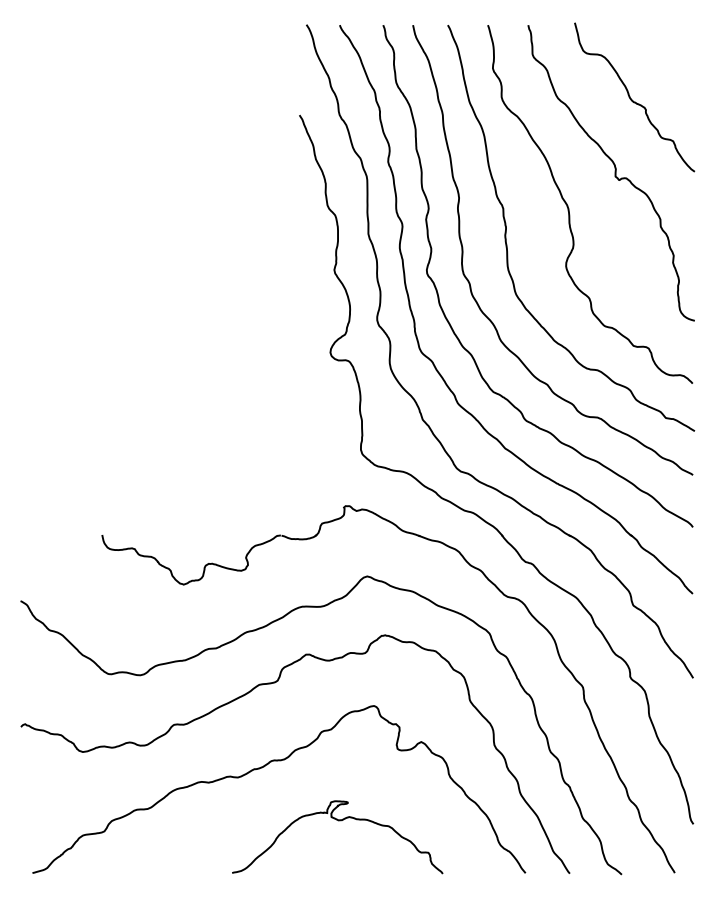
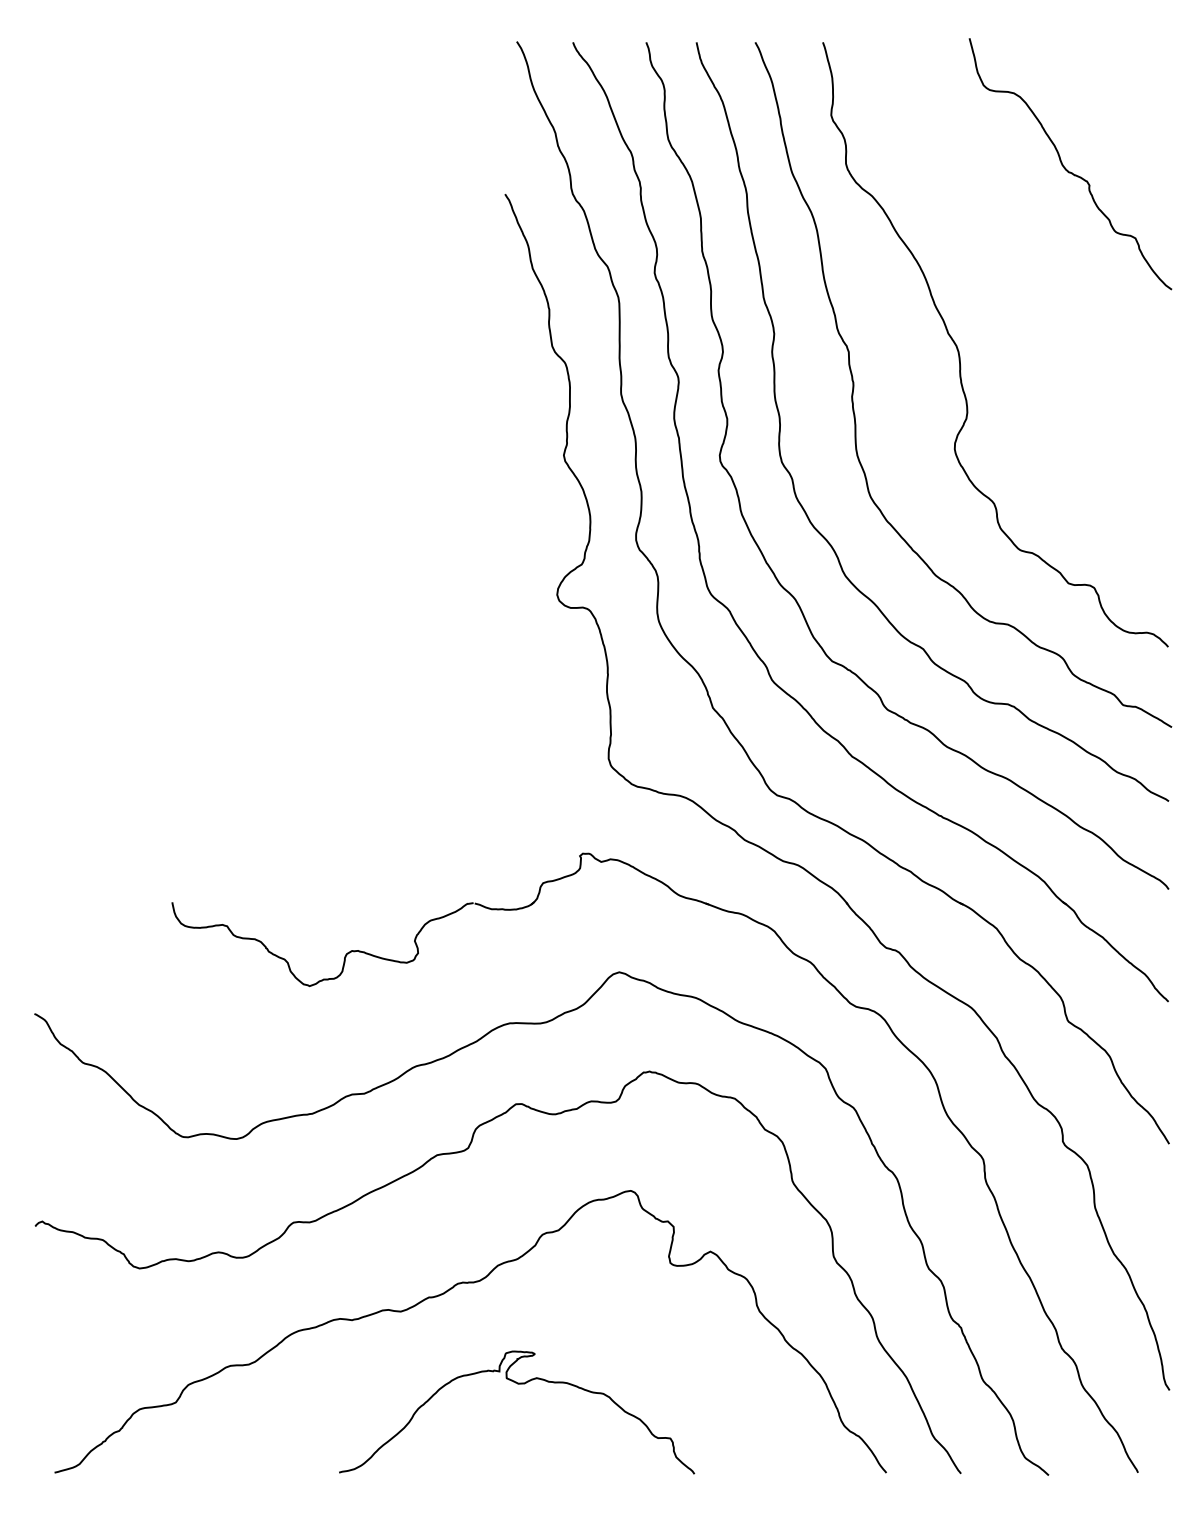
curve: (614, 173) -> (1036, 292), removed
curve: (338, 821) -> (518, 1385), moved

